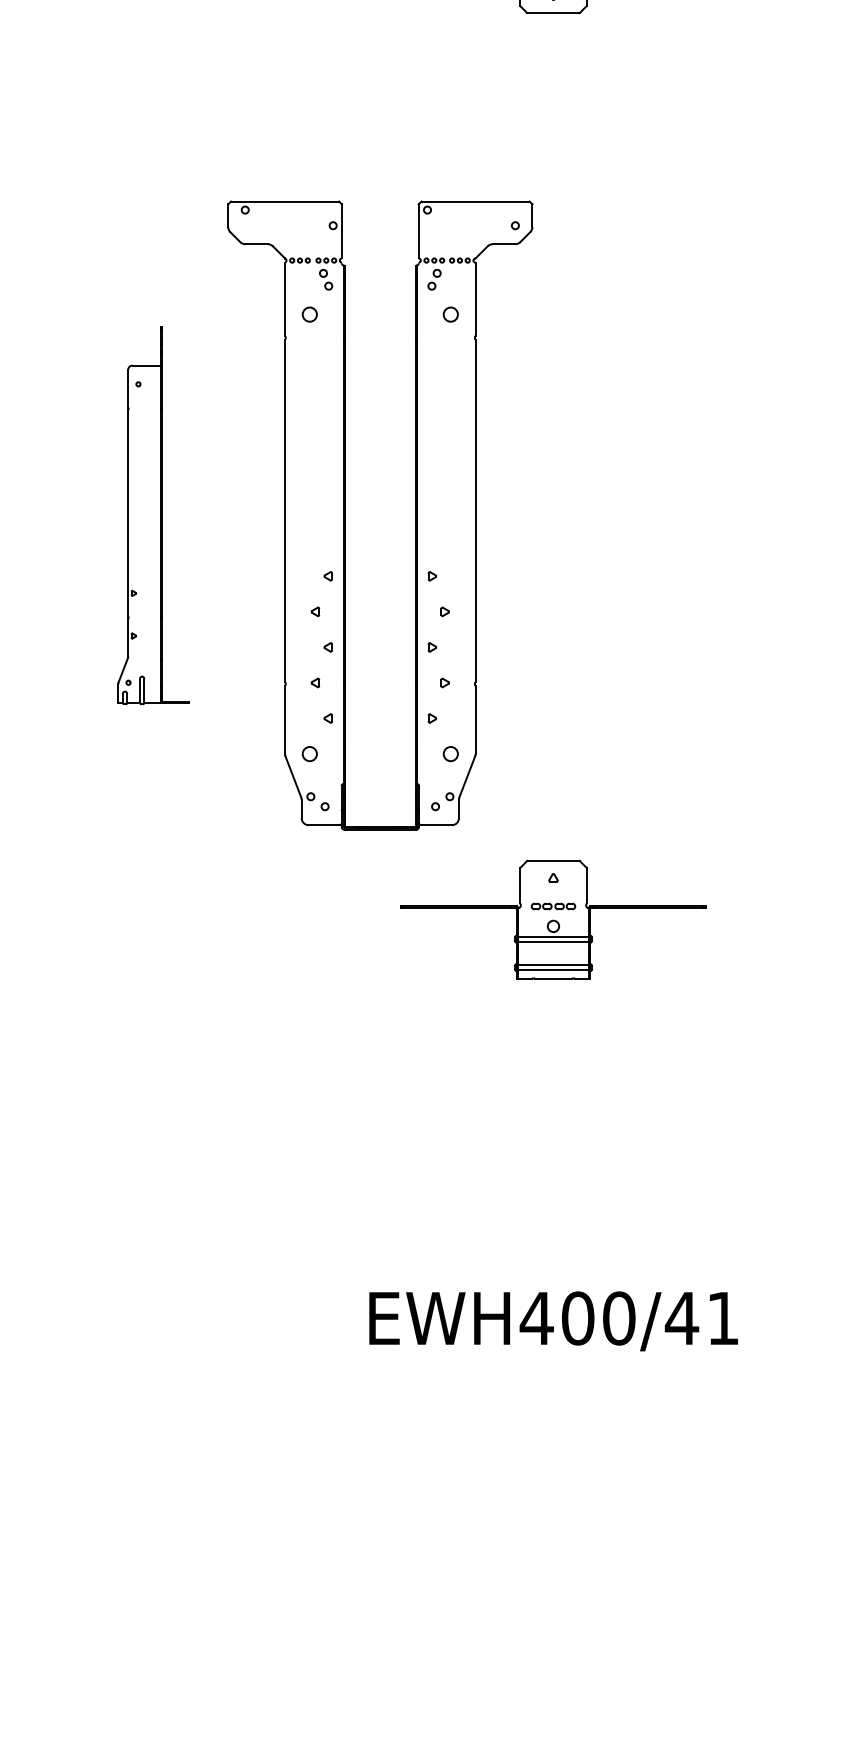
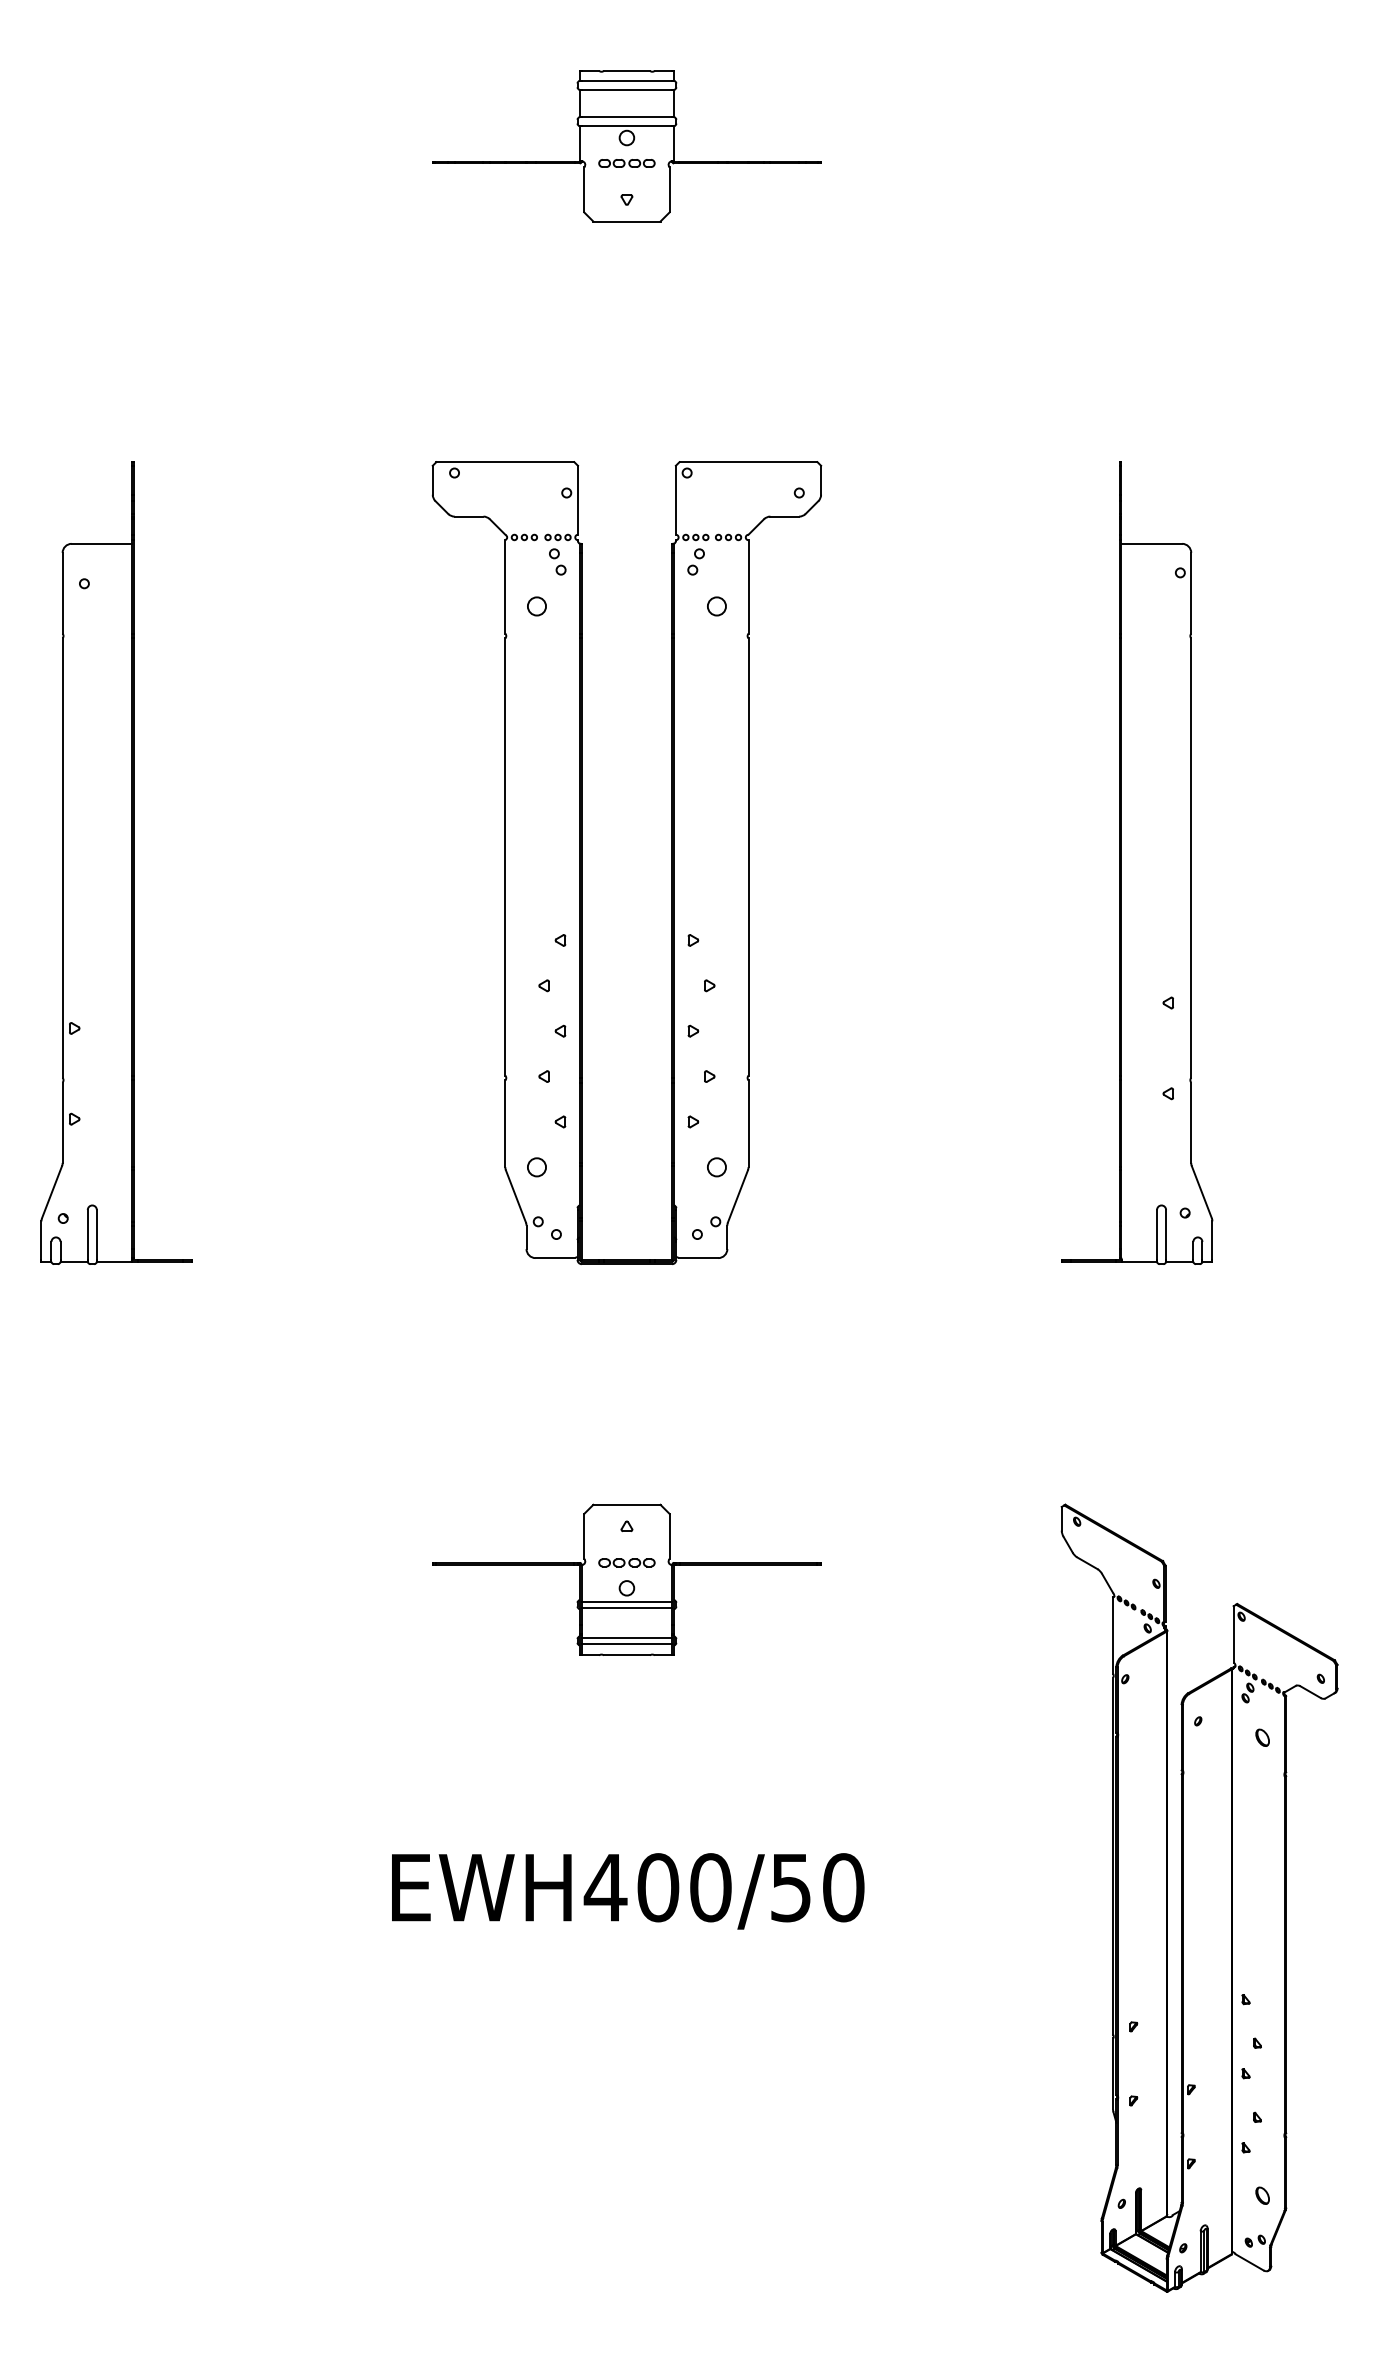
part: (153, 515) -> (116, 862), size x1.67
part: (345, 515) -> (582, 862), moved
part: (553, 919) -> (626, 1579), moved
text: (702, 1318) -> (816, 1887), EWH400/41 -> EWH400/50

